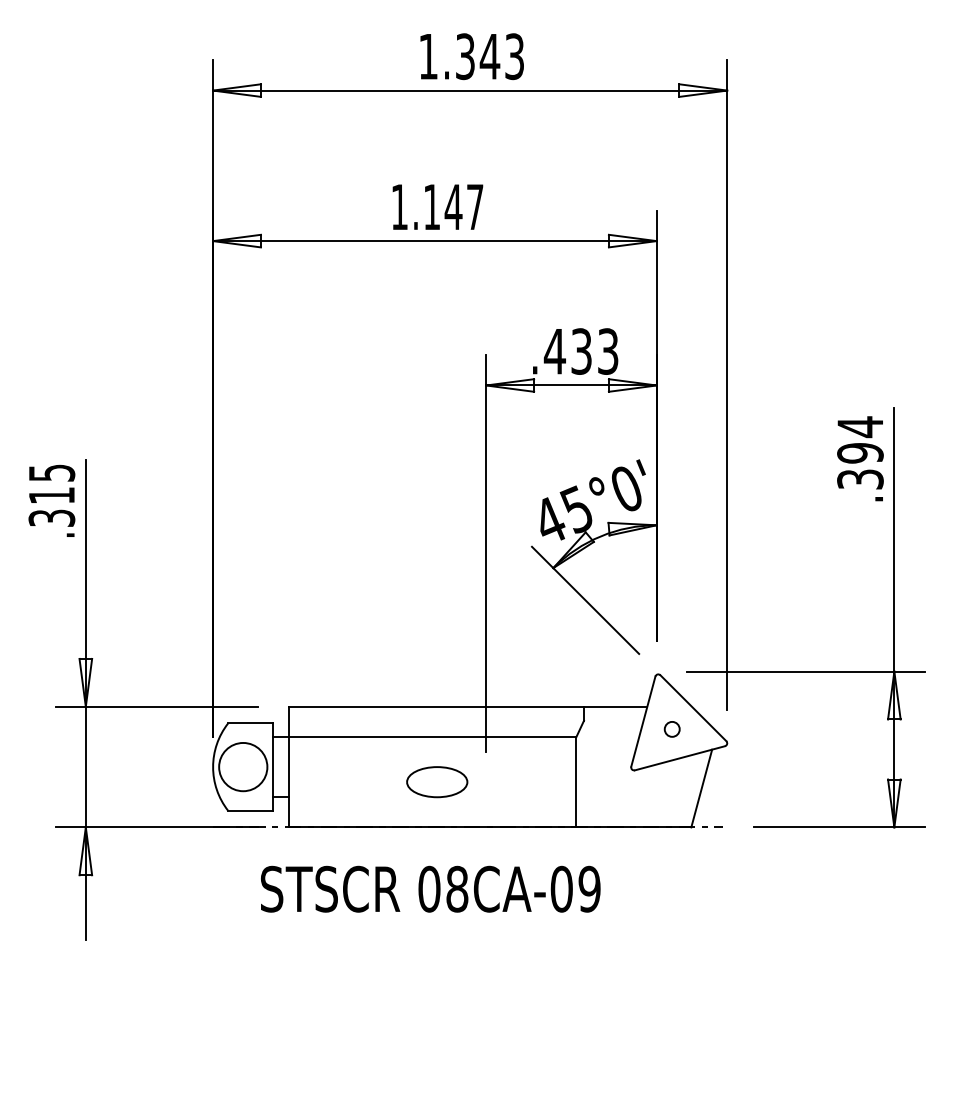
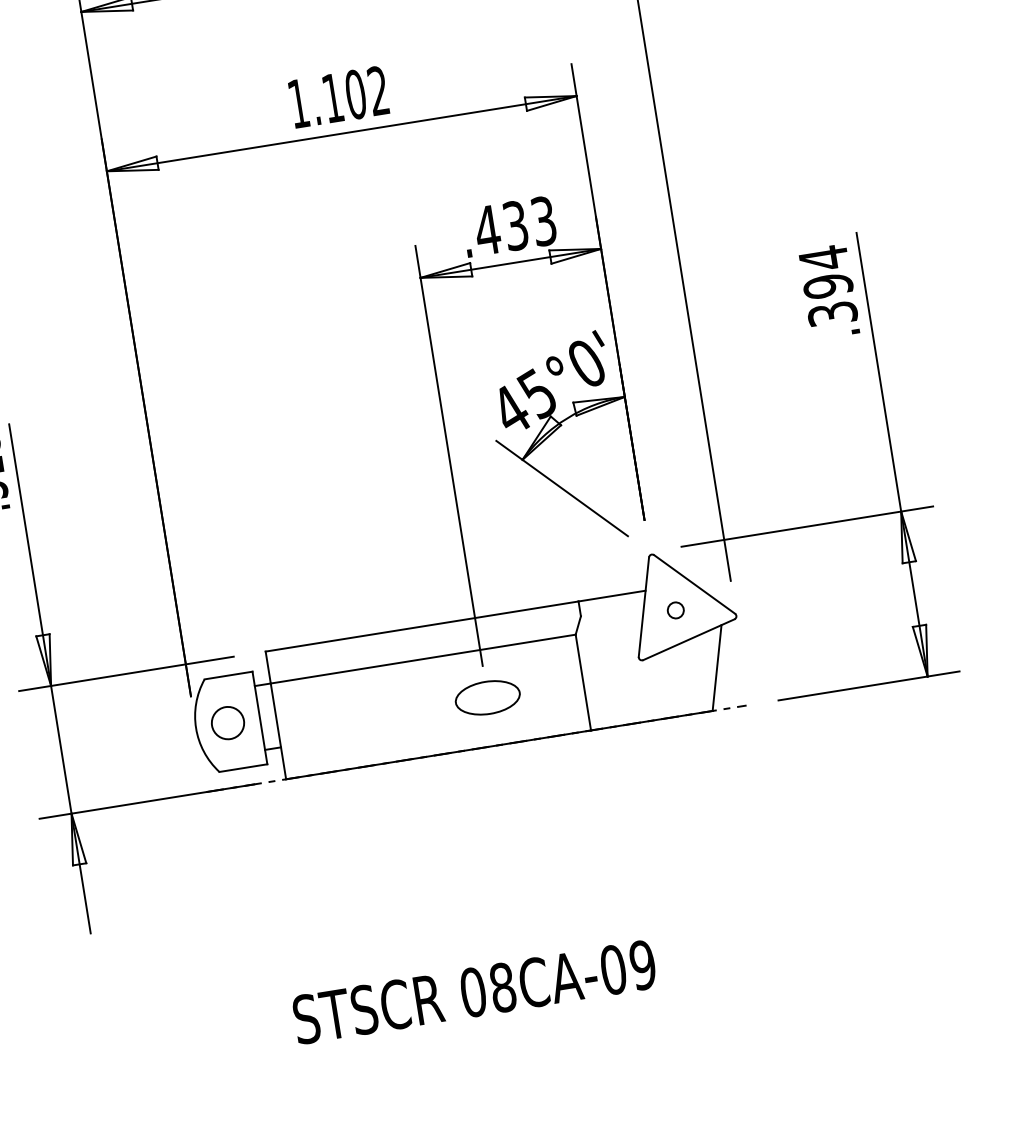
text: (463, 206) -> (366, 92), 1.147 -> 1.102
circle: (243, 767) -> (228, 723), size x0.62
part: (437, 782) -> (488, 698), moved
text: (430, 888) -> (474, 991), moved

